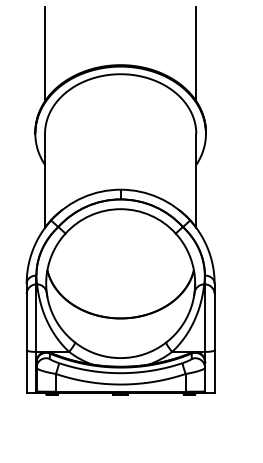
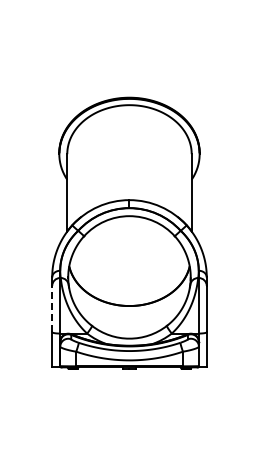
line: (45, 53) -> (67, 88), removed
line: (196, 53) -> (191, 88), removed
line: (27, 321) -> (52, 308), solid -> dashed

